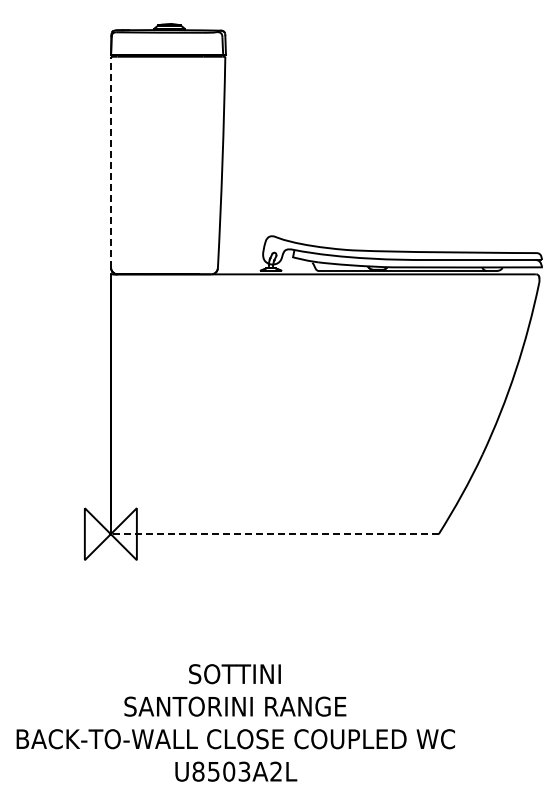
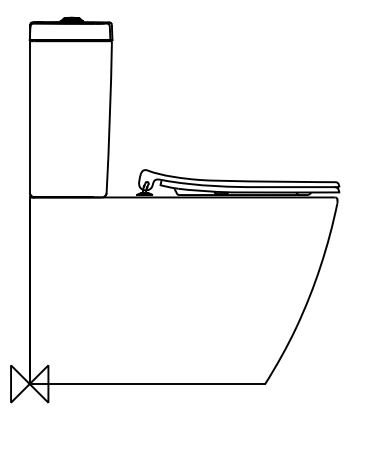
line: (111, 162) -> (30, 117), dashed -> solid
line: (274, 534) -> (147, 384), dashed -> solid

